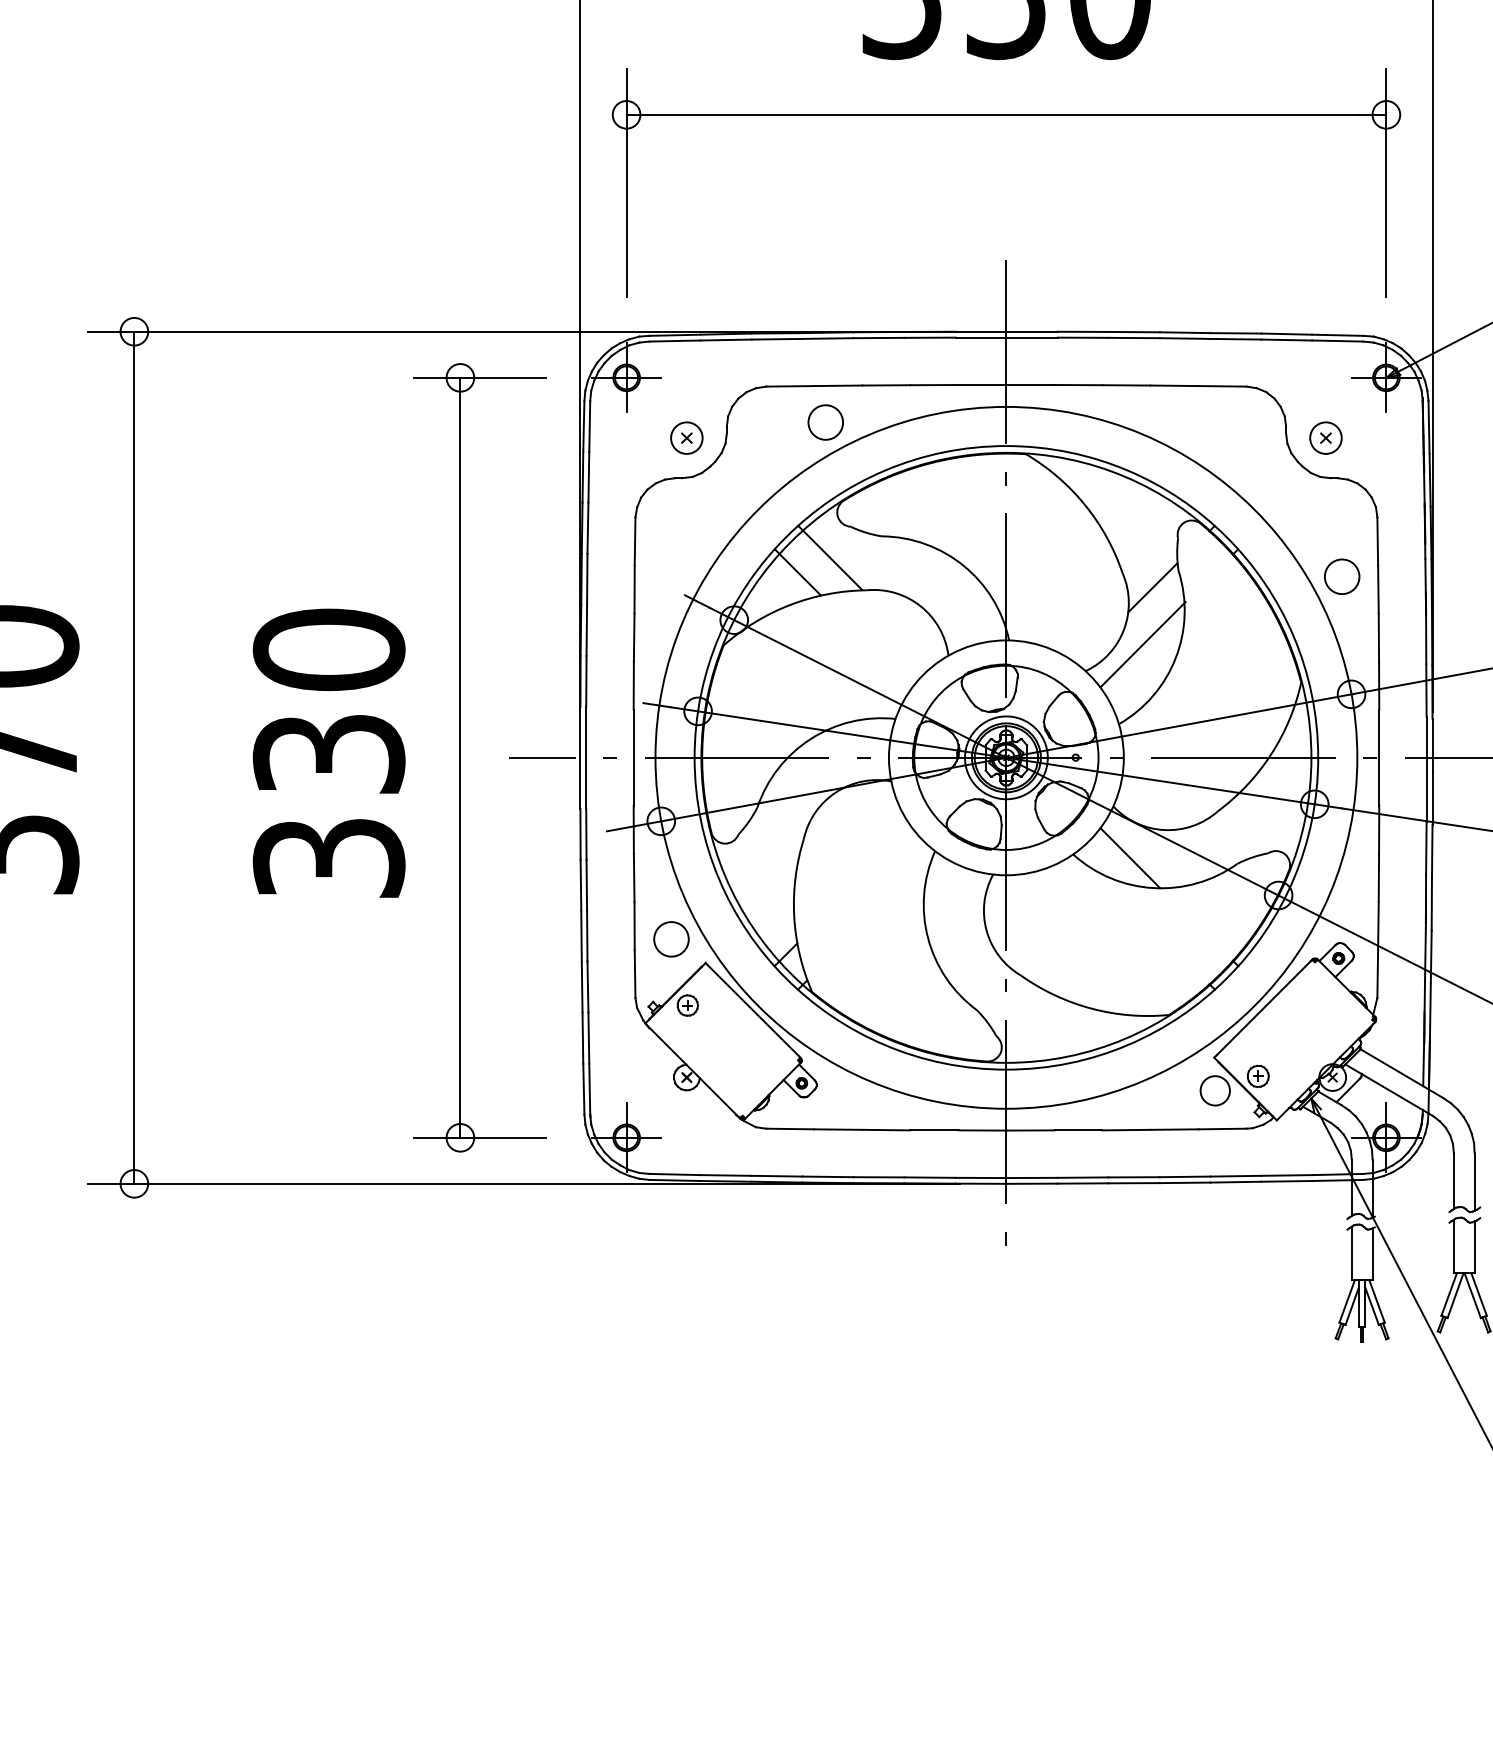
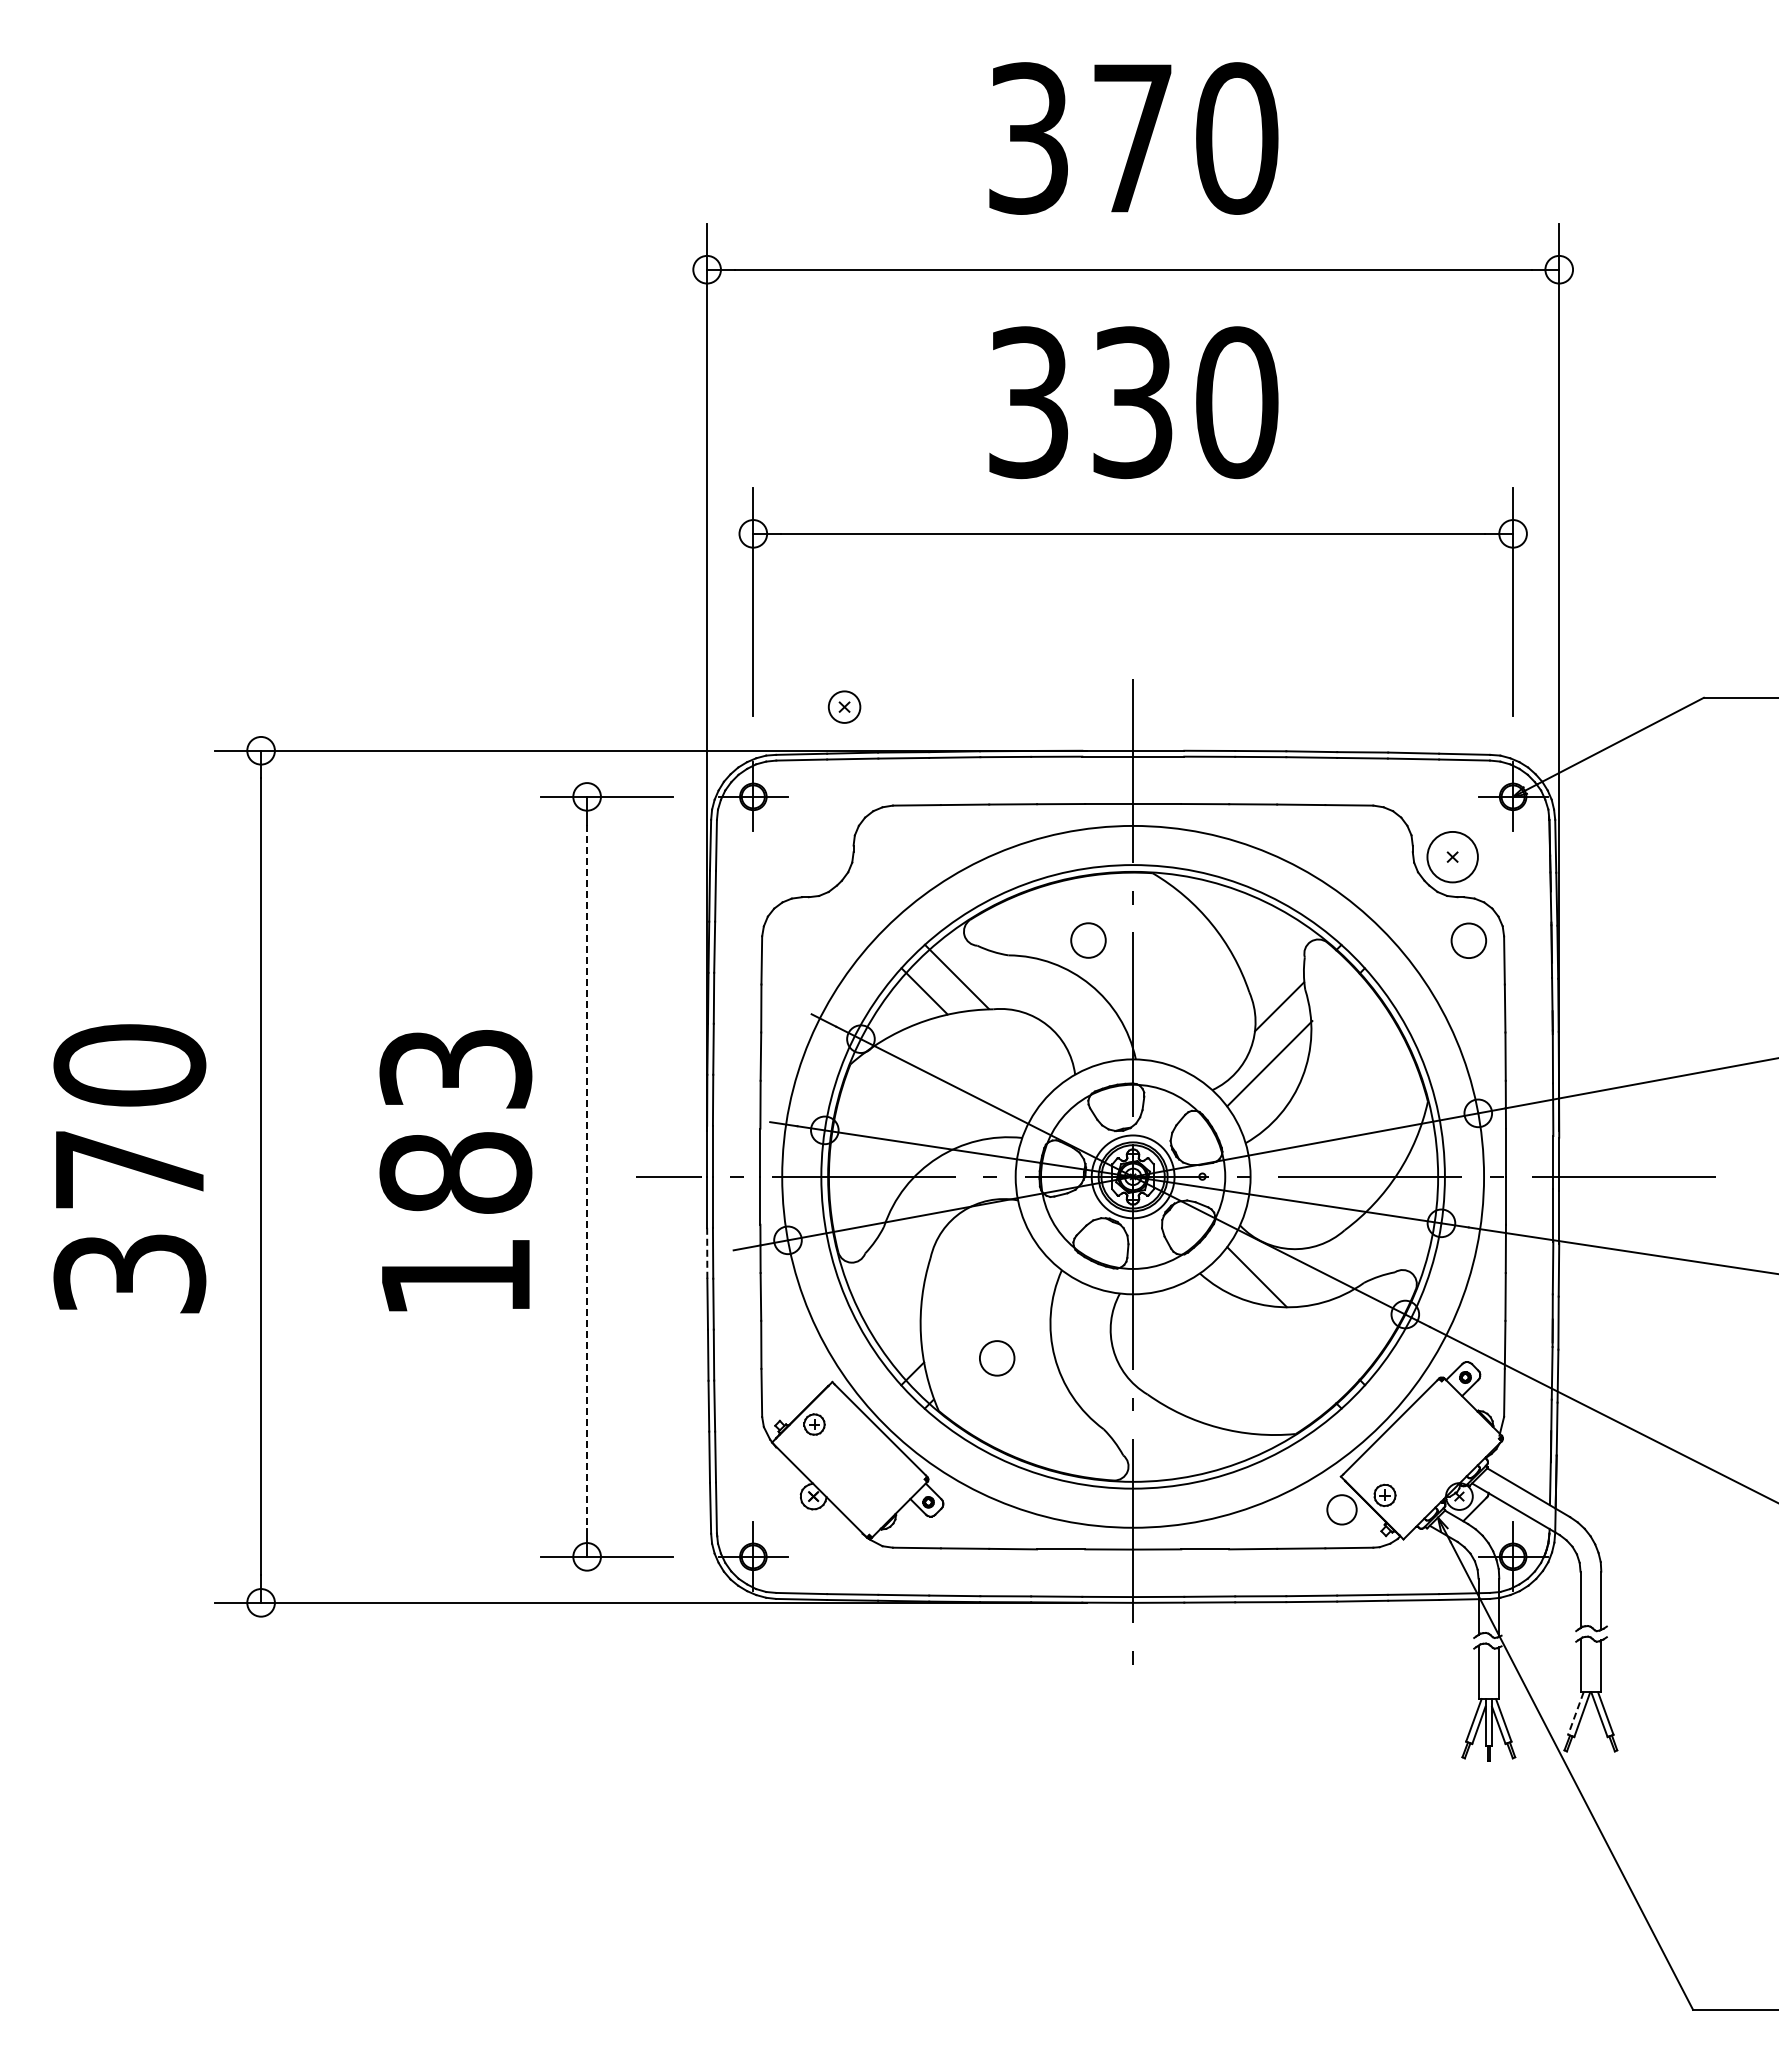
circle: (825, 422) -> (1088, 940), moved
part: (686, 437) -> (844, 706), moved
circle: (1325, 437) -> (1452, 856), size x1.6
circle: (1341, 576) -> (1468, 940), moved
text: (328, 752) -> (455, 1171), 330 -> 183
line: (460, 758) -> (587, 1177), solid -> dashed
line: (580, 834) -> (707, 1253), solid -> dashed
circle: (671, 939) -> (997, 1358), moved
line: (1448, 1294) -> (1575, 1713), solid -> dashed

